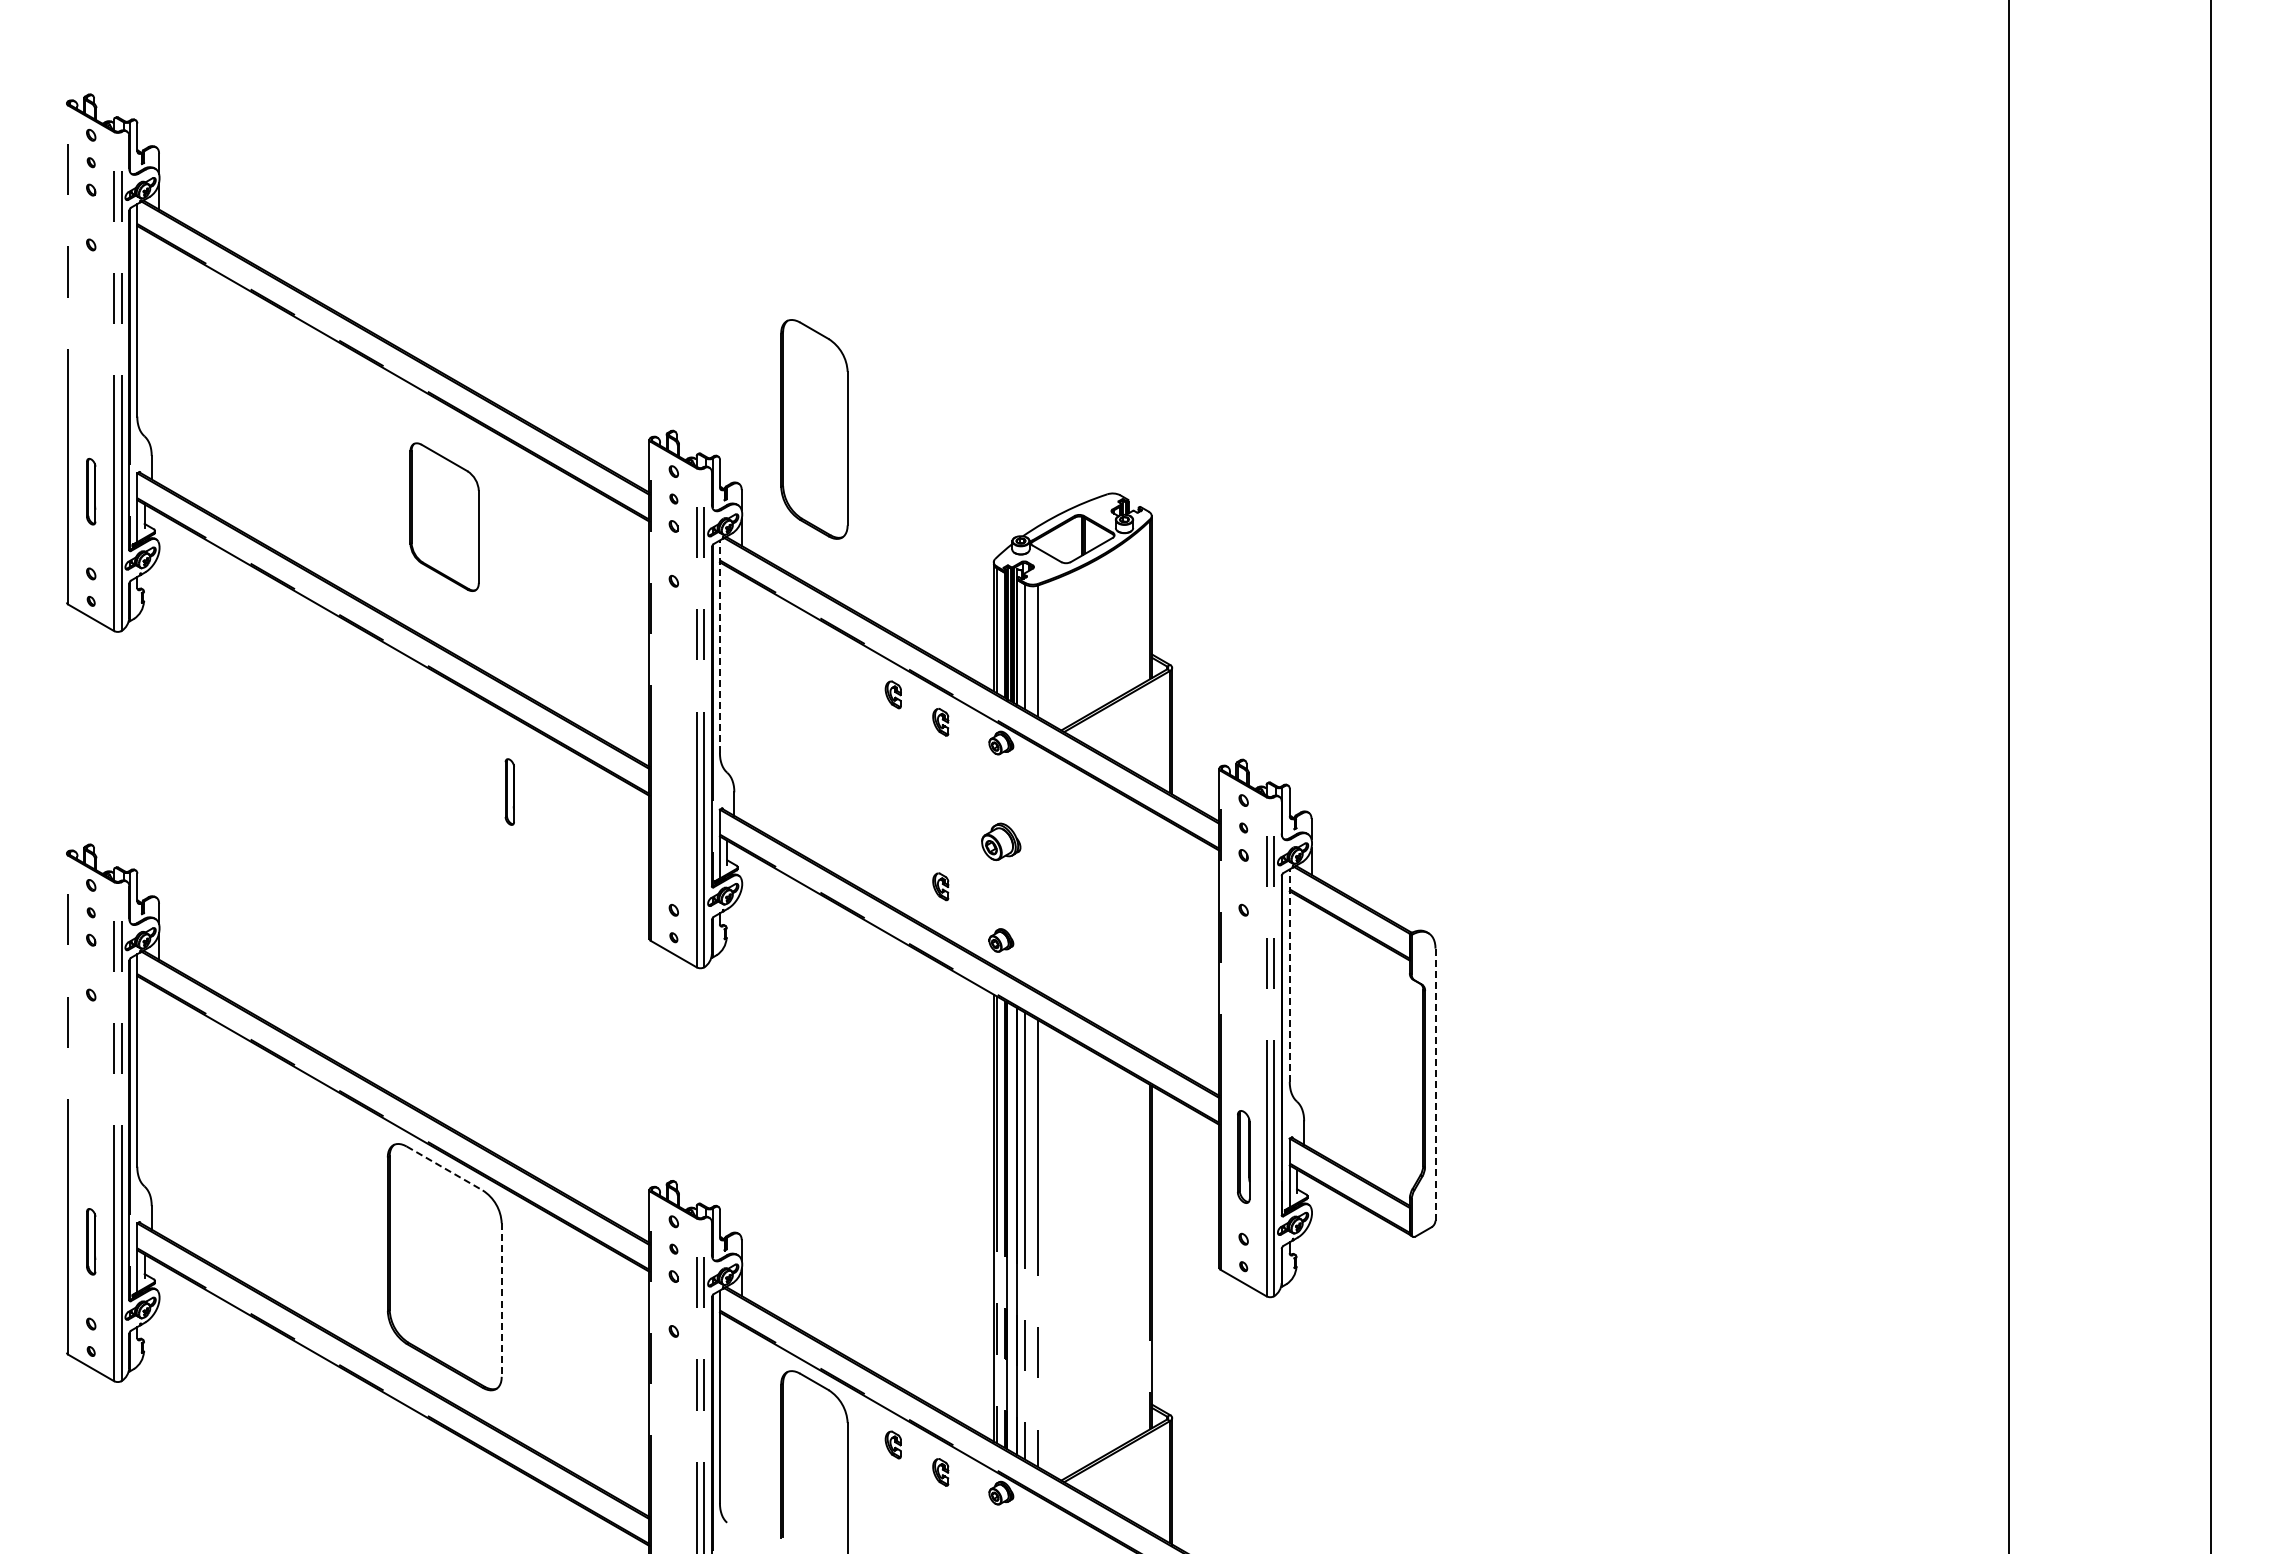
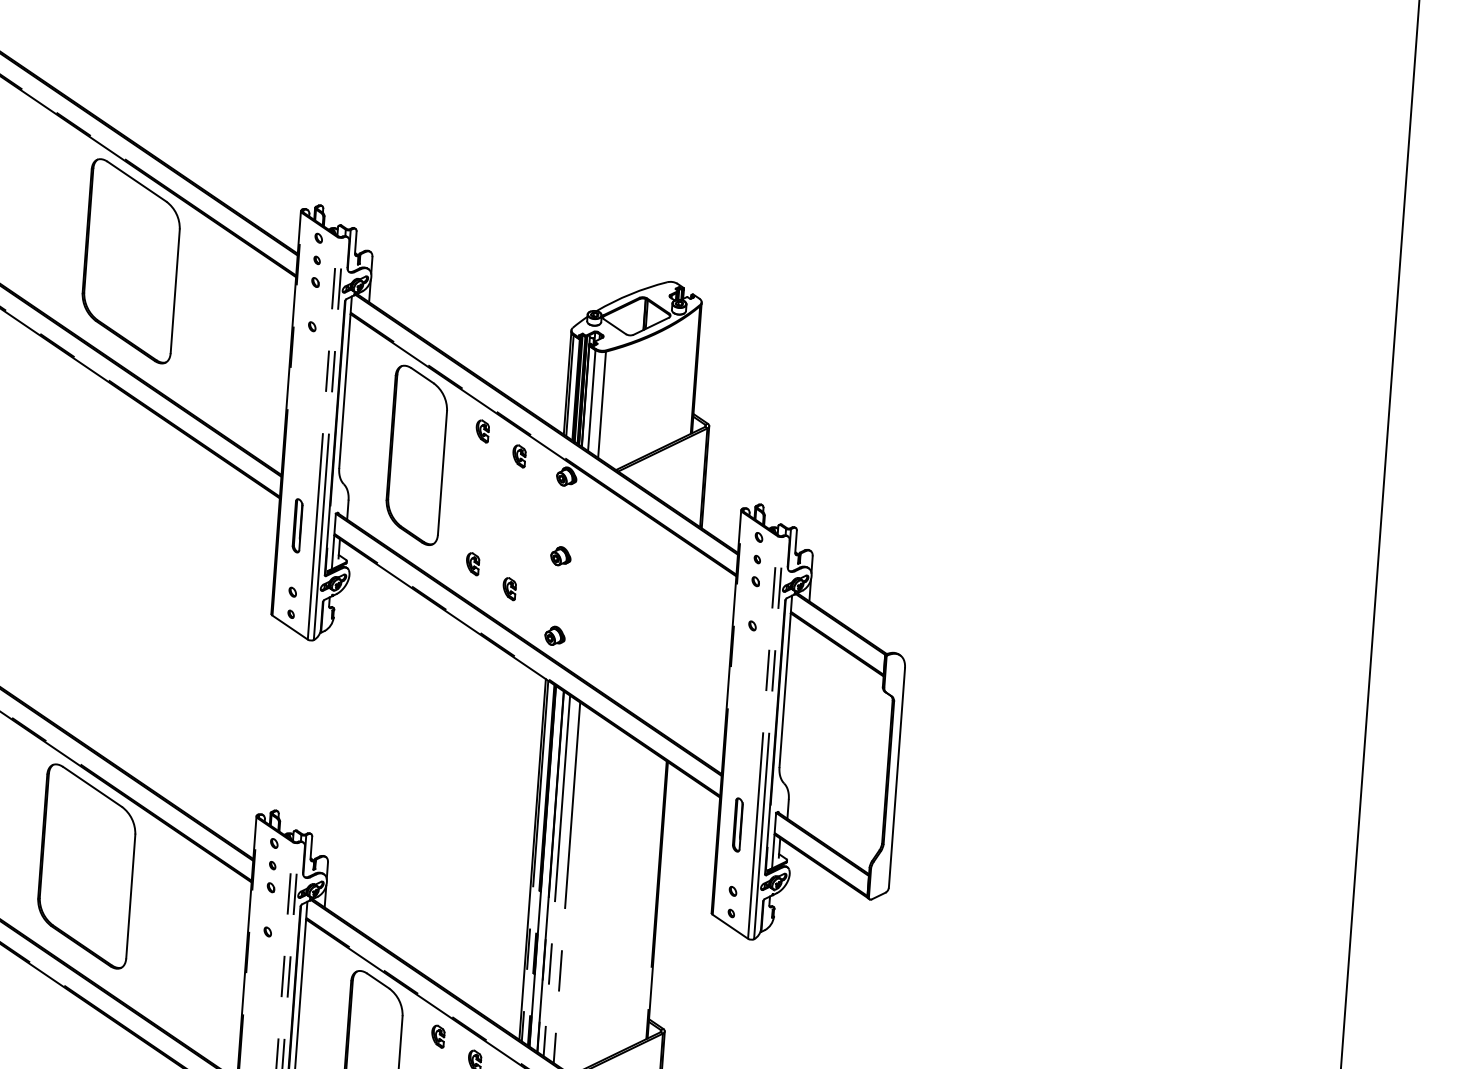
part: (814, 429) -> (416, 455), moved
part: (444, 517) -> (130, 261), size x1.67
line: (719, 646) -> (345, 382), dashed -> solid
part: (509, 791) -> (297, 525), moved
part: (1001, 841) -> (561, 556), size x0.62
part: (892, 859) -> (472, 564), added
line: (1289, 975) -> (785, 681), dashed -> solid
line: (1435, 1084) -> (896, 777), dashed -> solid
part: (1243, 1156) -> (737, 824), size x0.71
line: (444, 1168) -> (92, 786), dashed -> solid
line: (501, 1300) -> (130, 896), dashed -> solid

